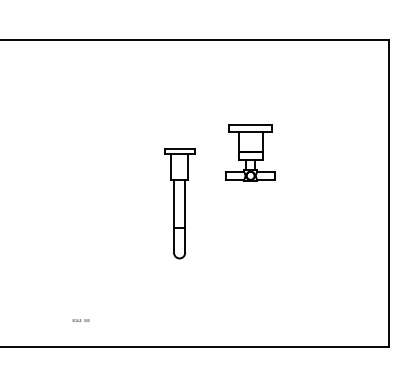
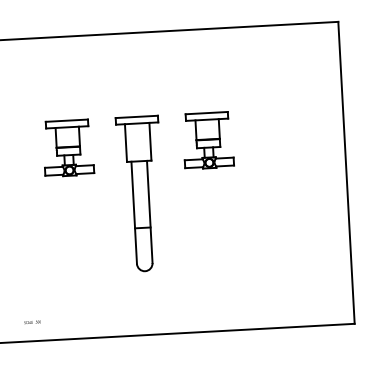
part: (108, 152) -> (68, 147), added
part: (179, 203) -> (140, 193), size x1.43
text: (80, 320) -> (32, 322), moved

